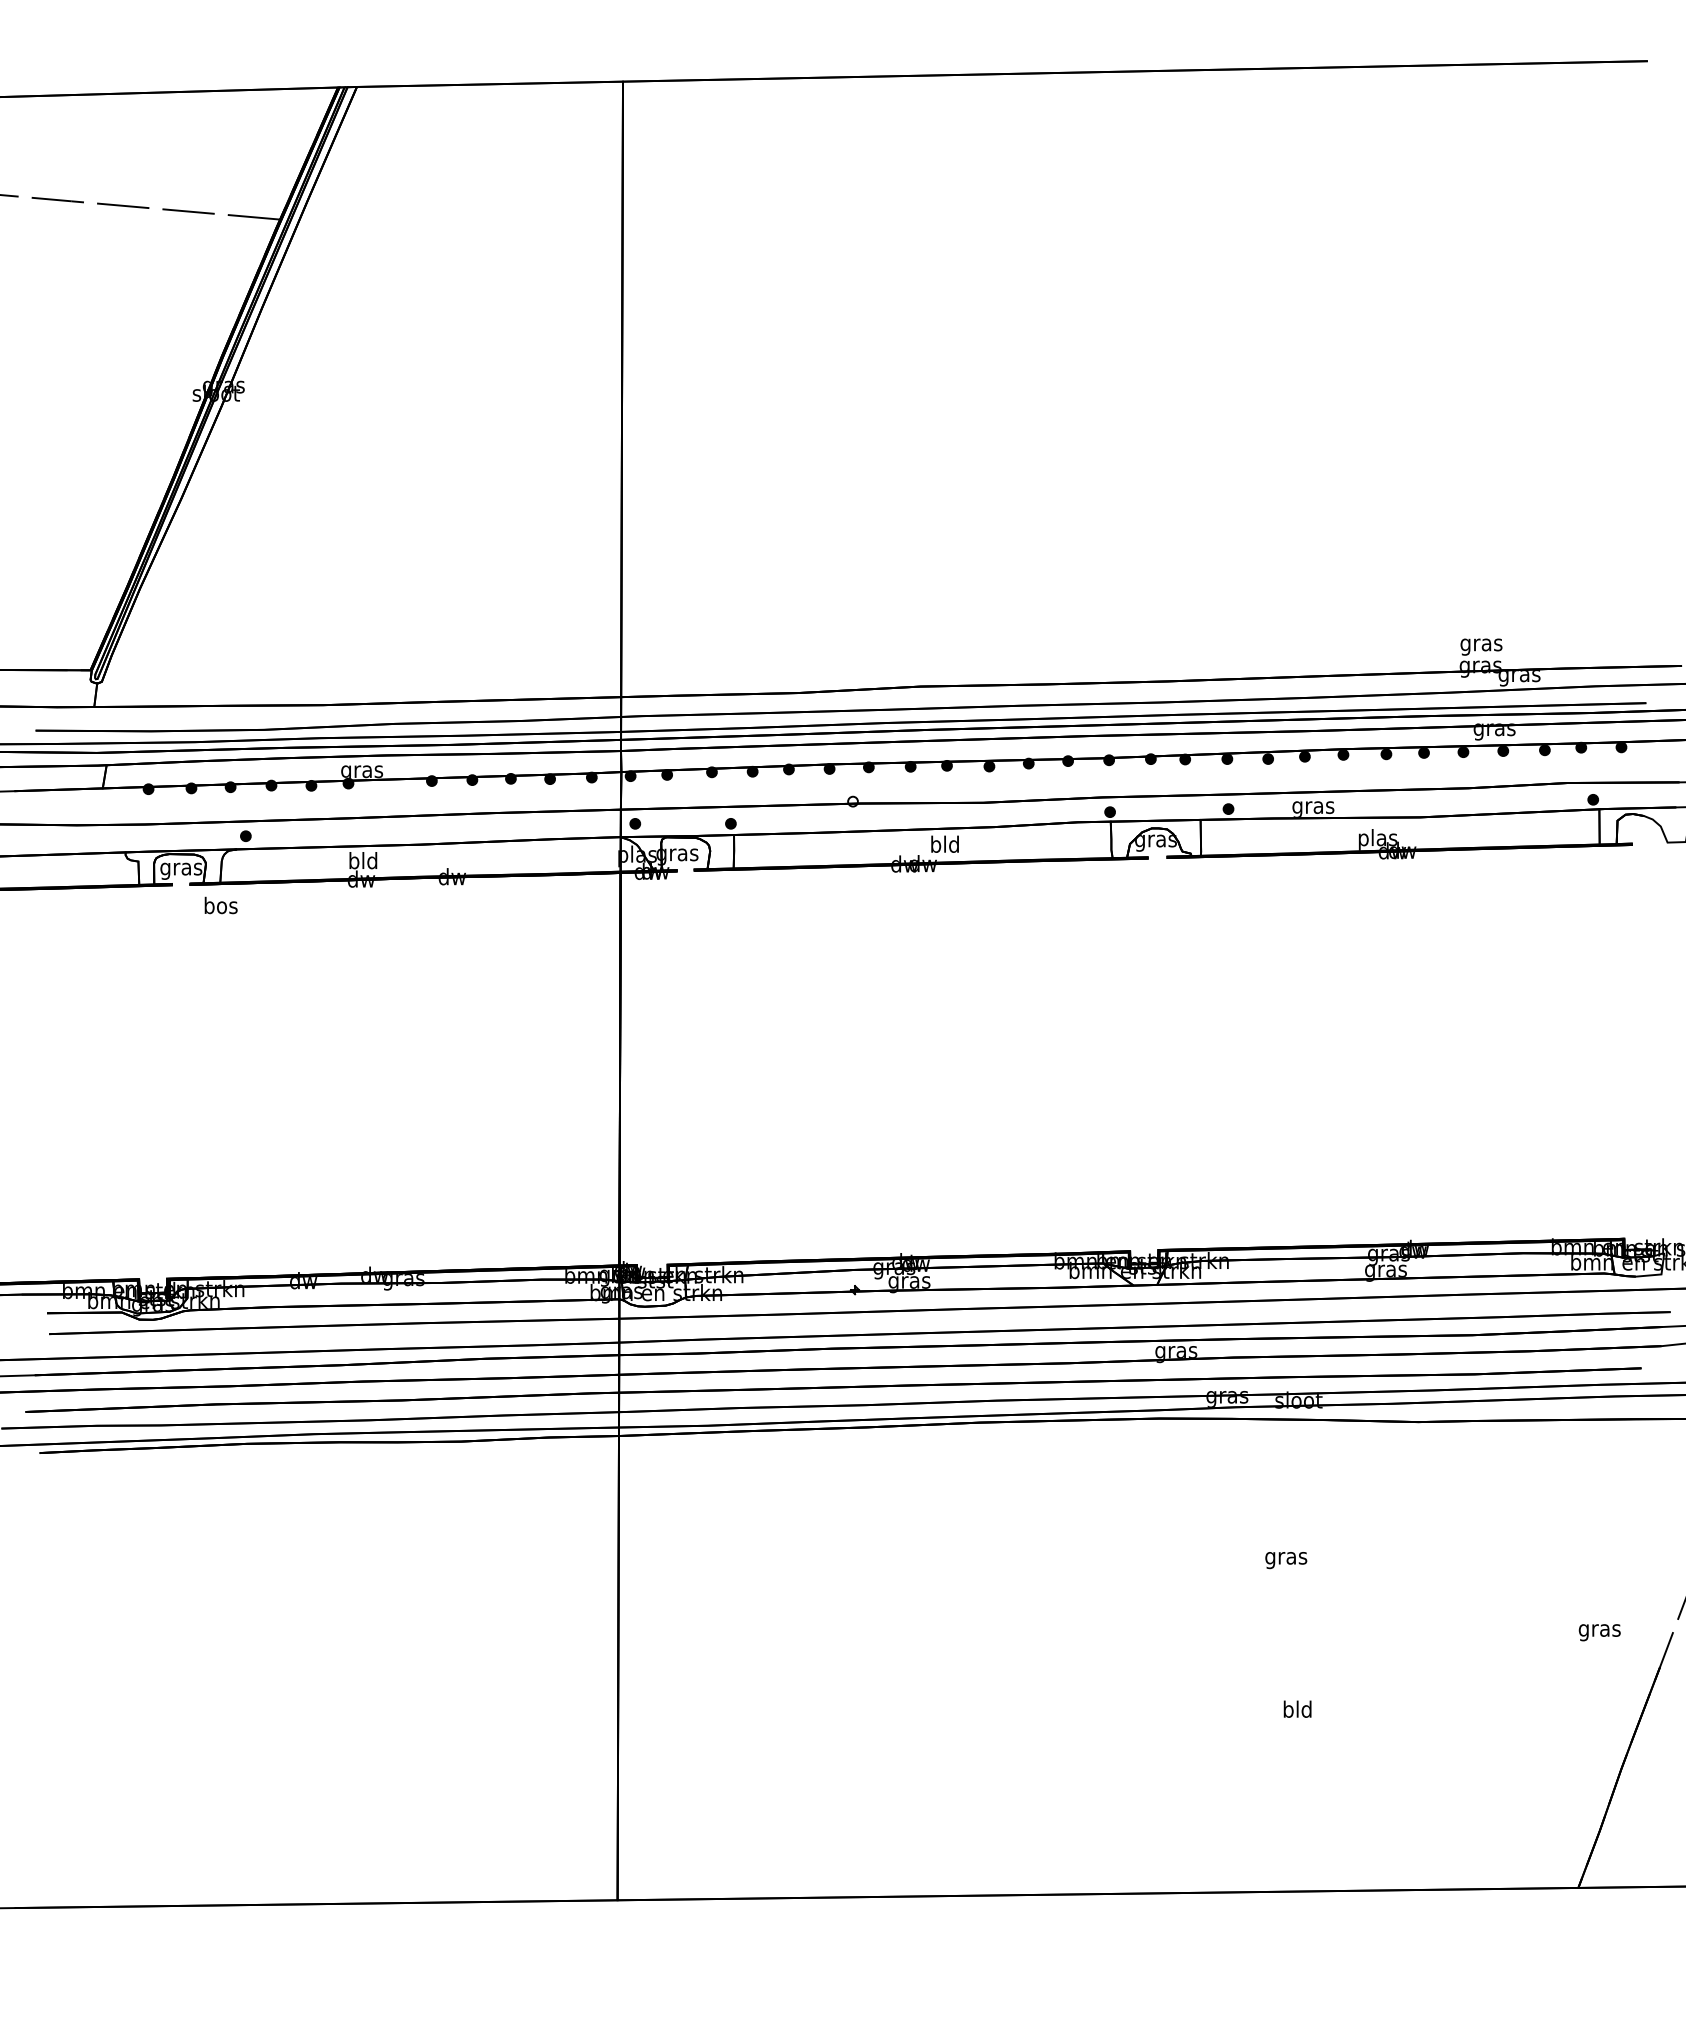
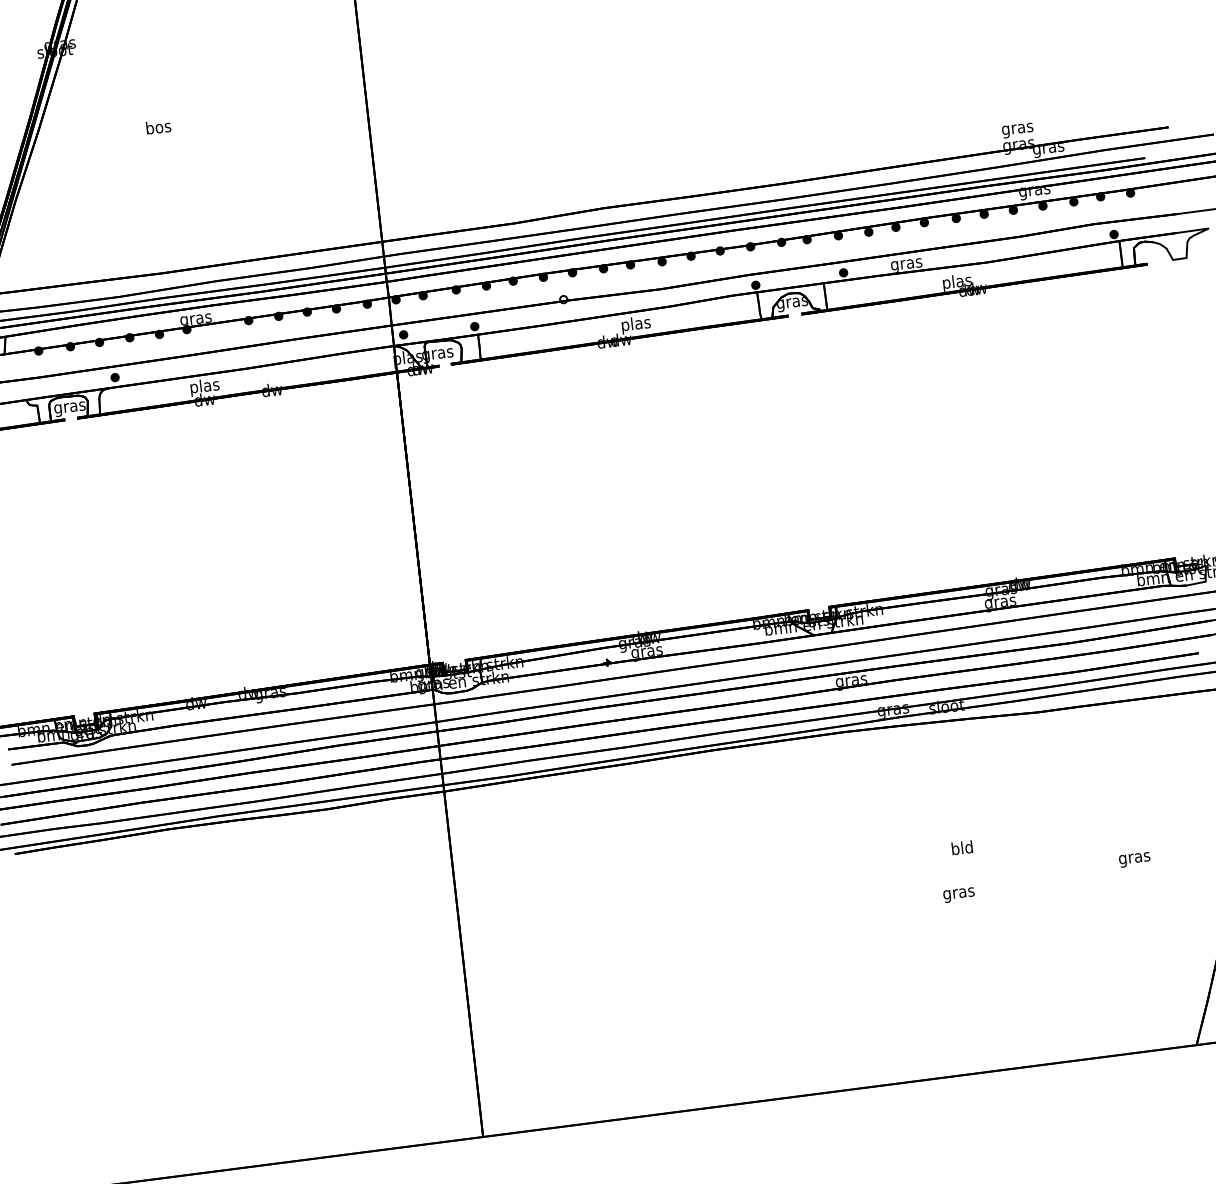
text: (945, 846) -> (636, 325), bld -> plas
text: (363, 862) -> (204, 387), bld -> plas
text: (220, 905) -> (158, 127), moved
text: (1286, 1560) -> (959, 895), moved
text: (1599, 1632) -> (1134, 859), moved
text: (1297, 1708) -> (962, 847), moved

